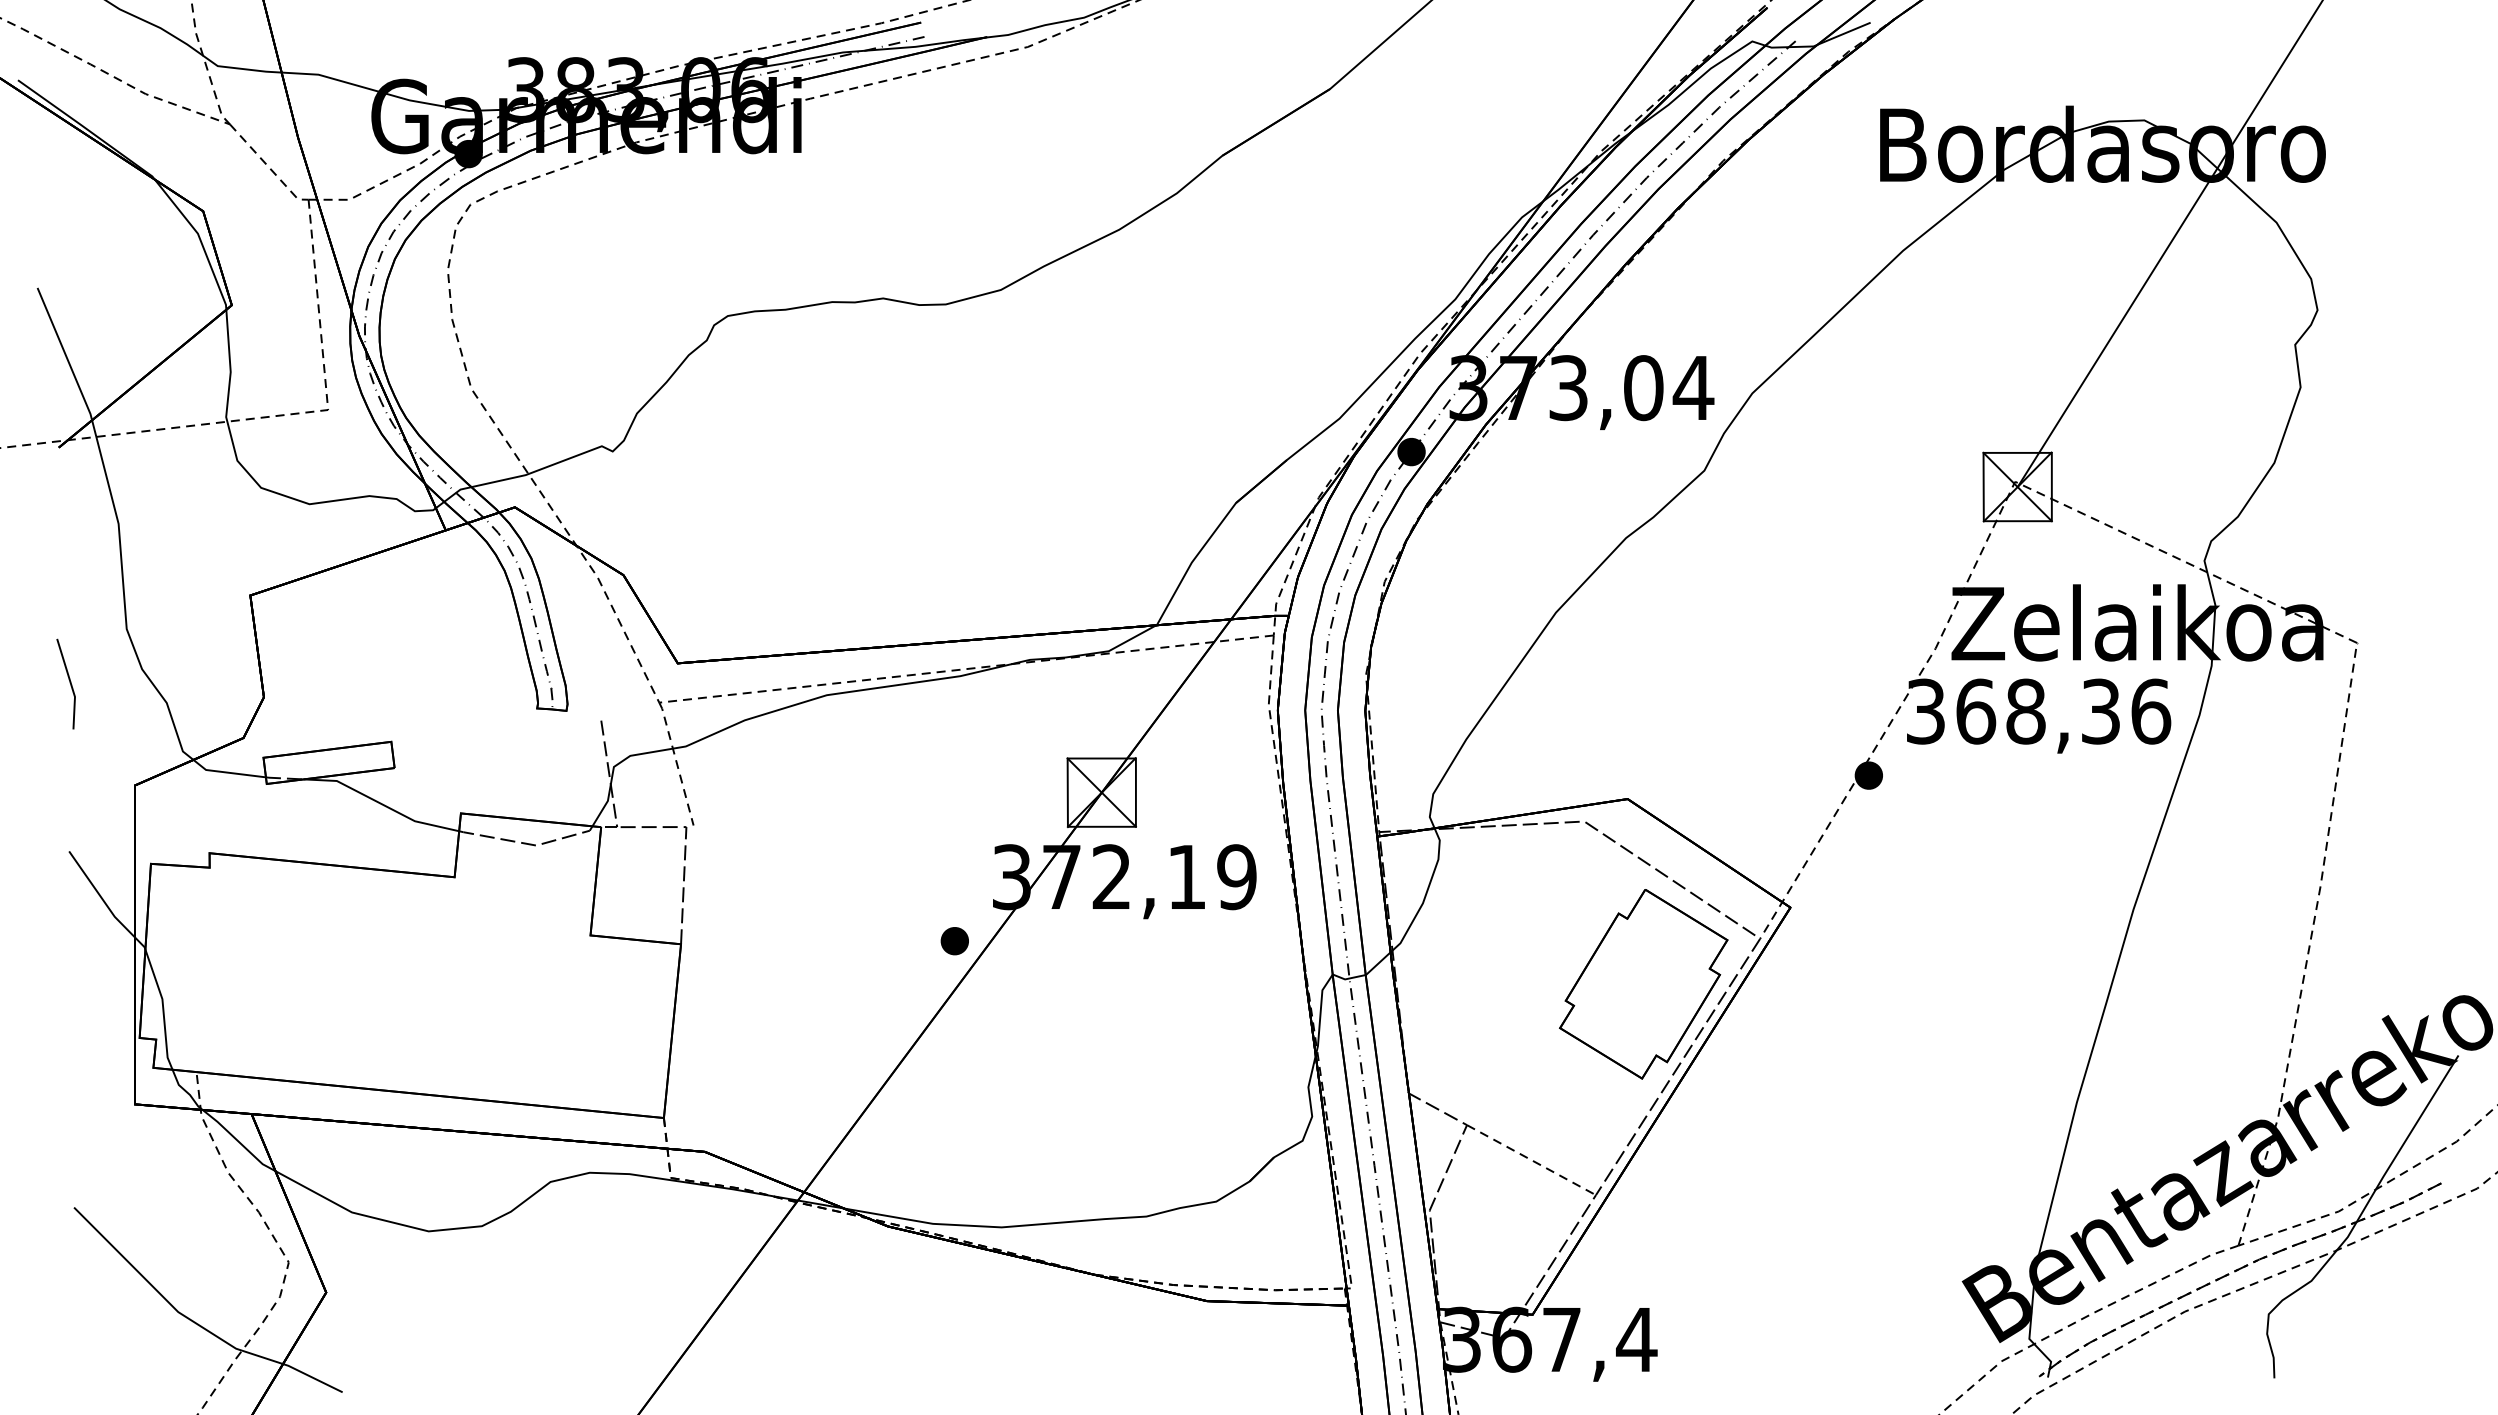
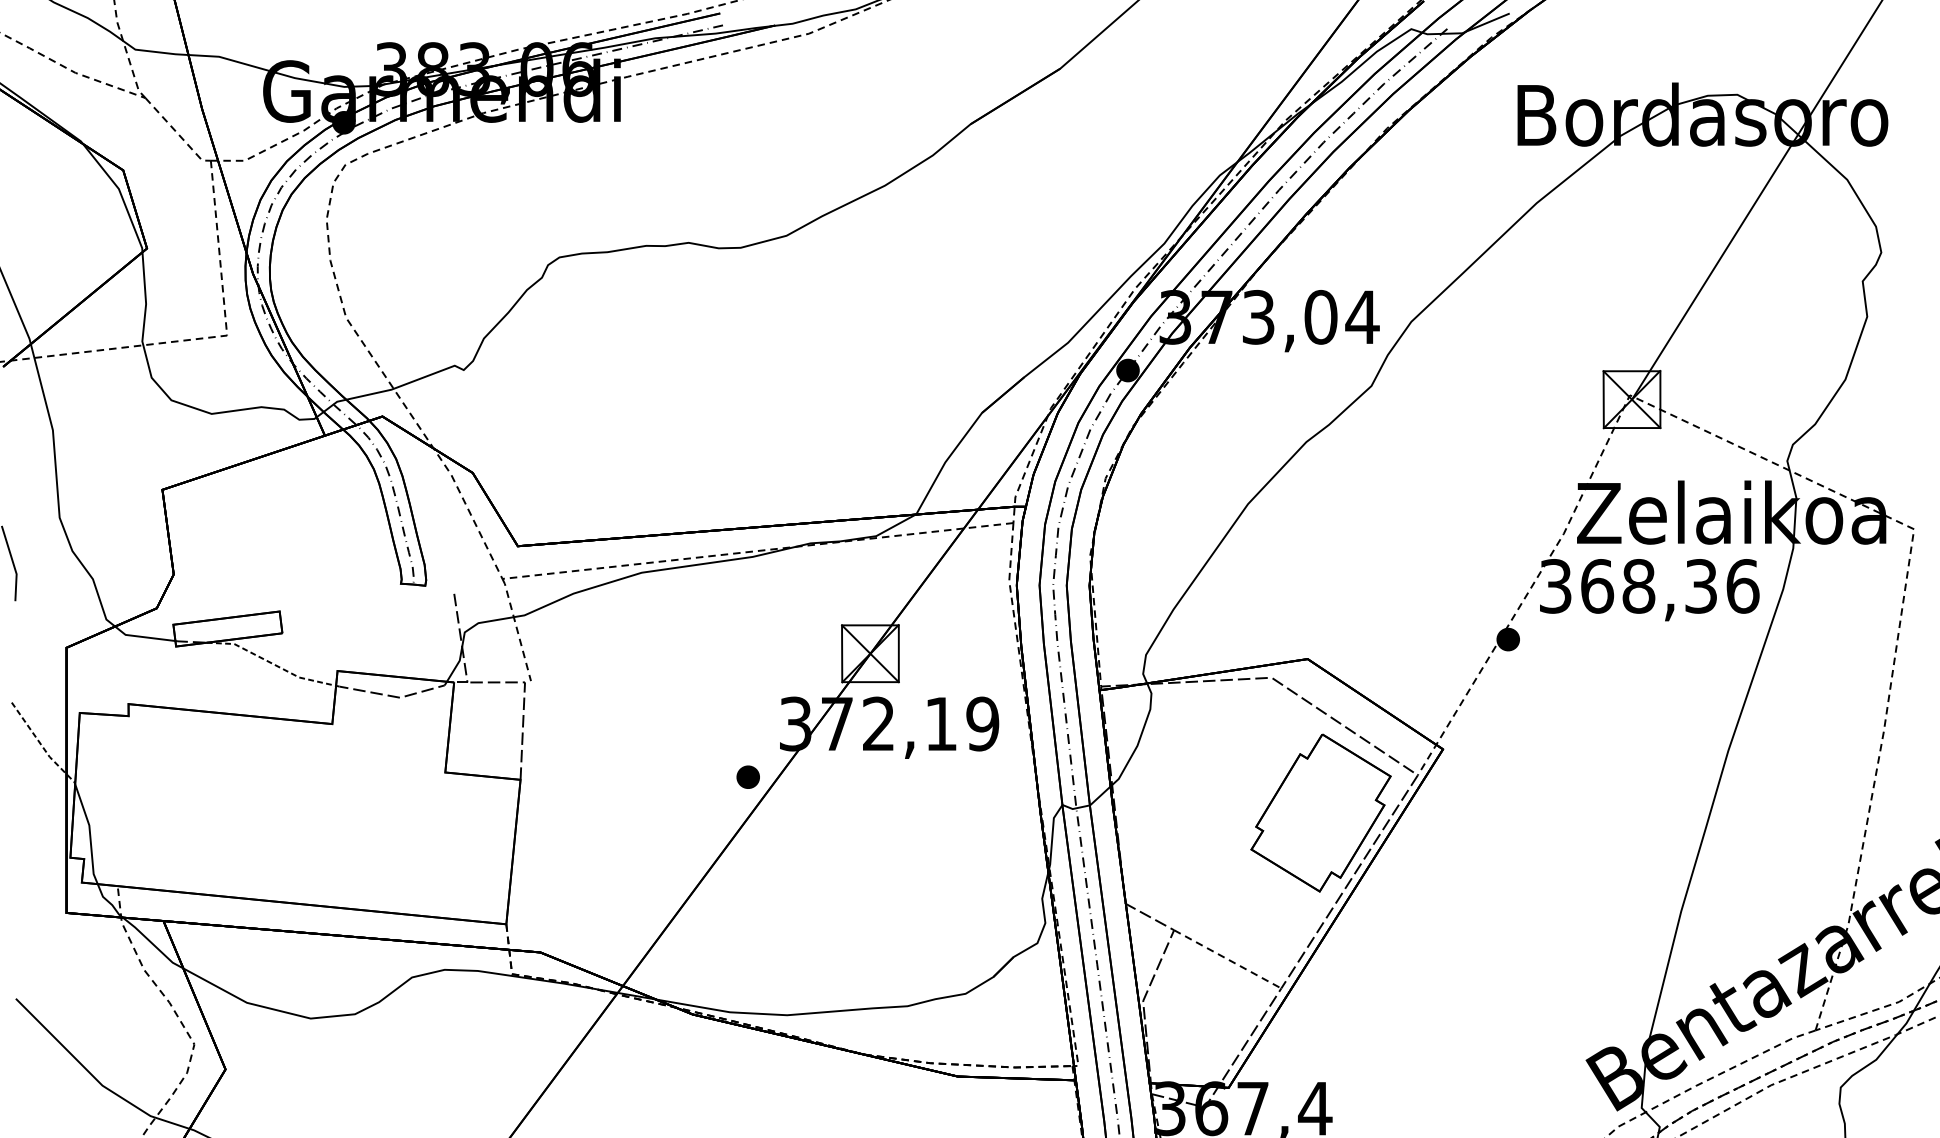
line: (381, 803) -> (271, 662), solid -> dashed
line: (105, 903) -> (42, 745), solid -> dashed

